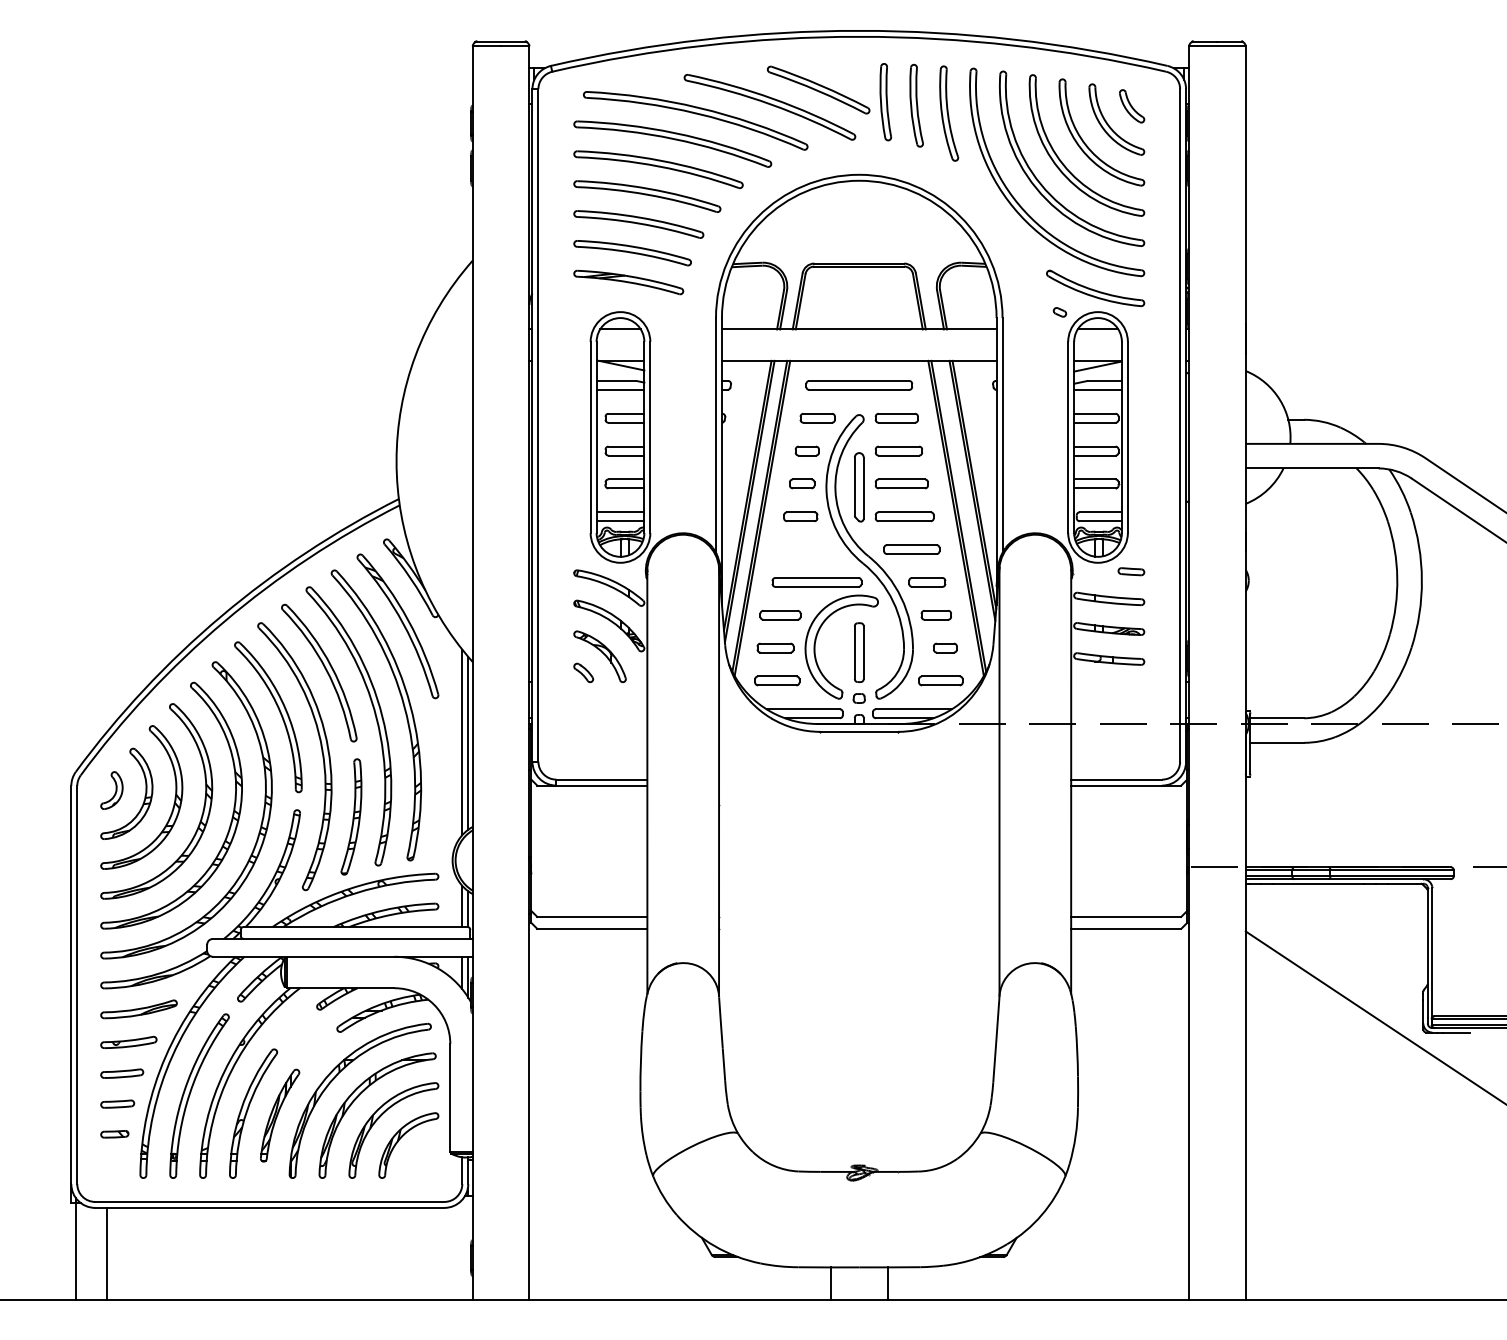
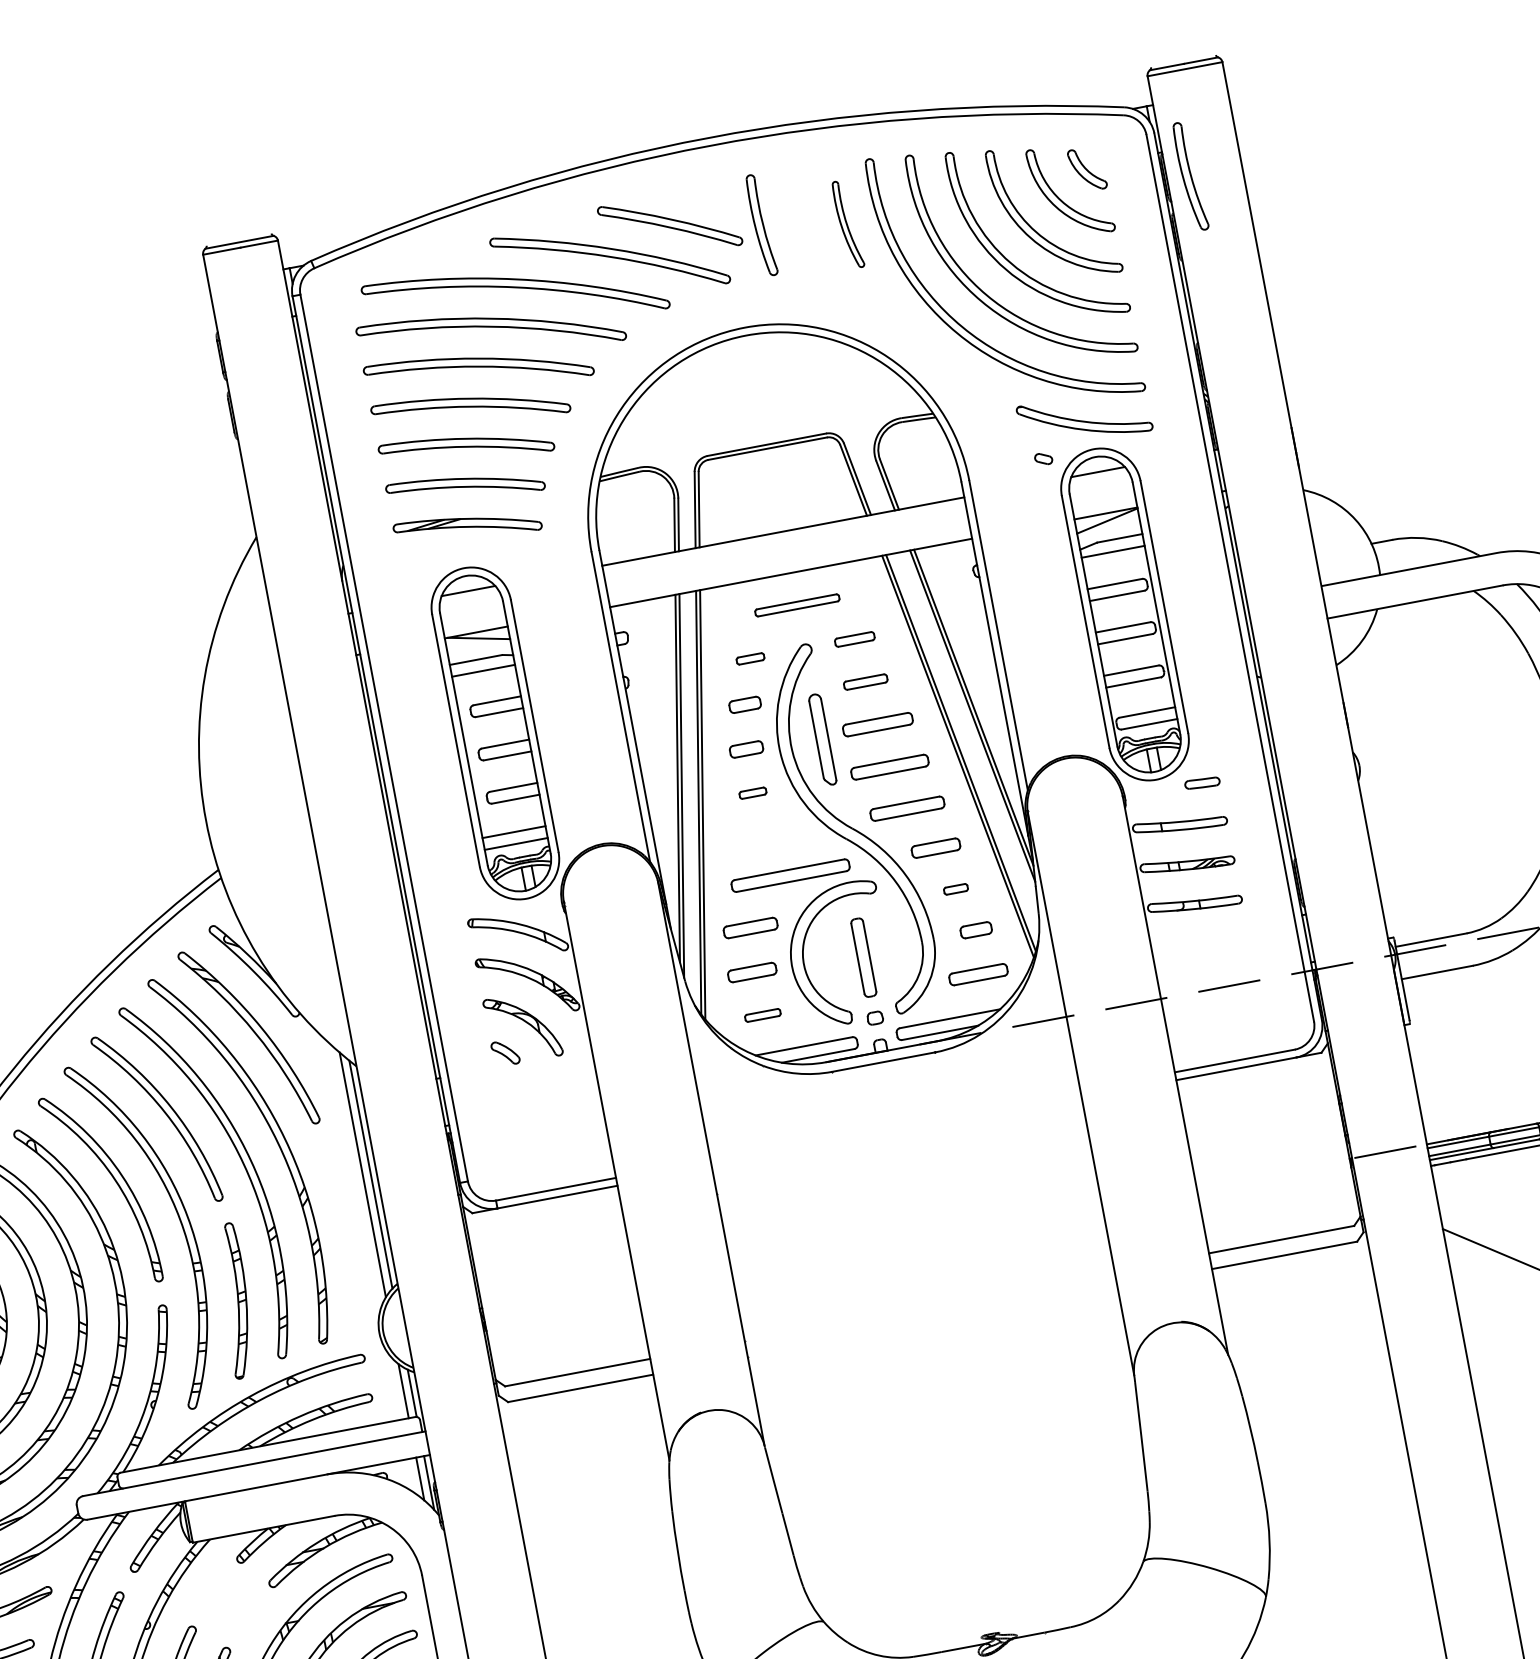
part: (916, 105) -> (1190, 176), moved
part: (949, 113) -> (848, 224), size x0.7
part: (859, 385) -> (797, 605), size x0.6
part: (817, 417) -> (750, 658), size x0.6
part: (896, 418) -> (854, 639), size x0.7
part: (898, 450) -> (865, 681), size x0.7
part: (800, 516) -> (752, 792), size x0.6
part: (935, 615) -> (955, 889), size x0.6
part: (777, 680) -> (762, 1014), size x0.6

